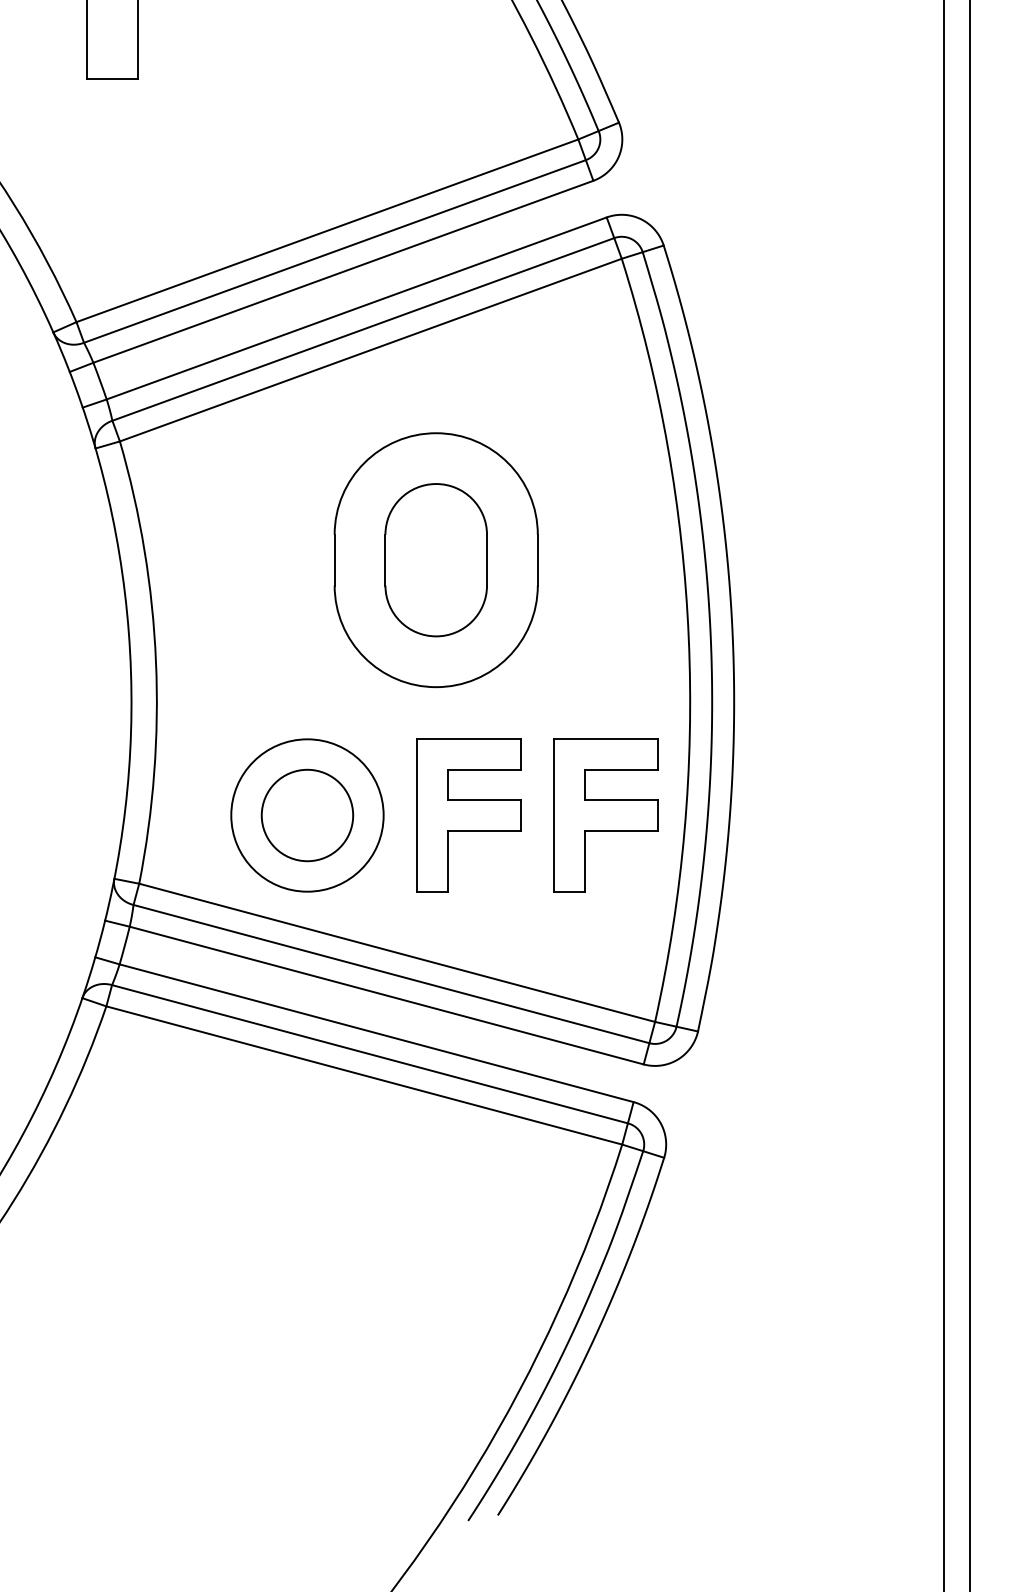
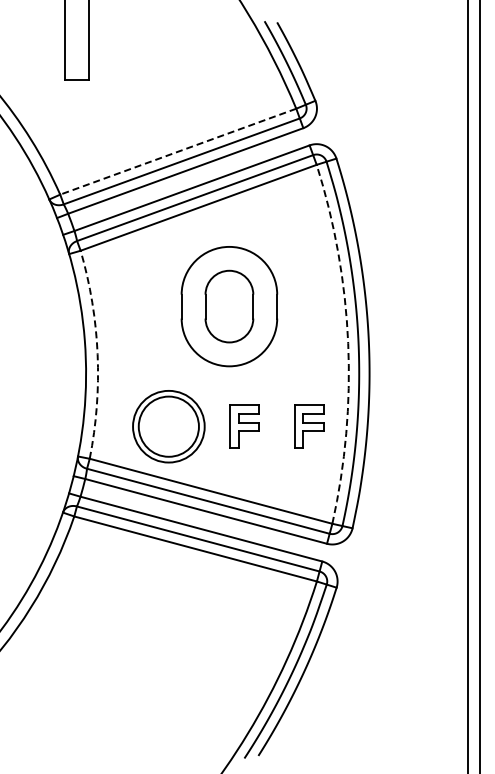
line: (327, 230) -> (178, 151), solid -> dashed
arc: (689, 638) -> (348, 343), solid -> dashed
arc: (155, 661) -> (97, 354), solid -> dashed
circle: (306, 815) -> (168, 426), size x1.4
part: (468, 815) -> (244, 426), size x0.6
part: (606, 815) -> (309, 426), size x0.6

